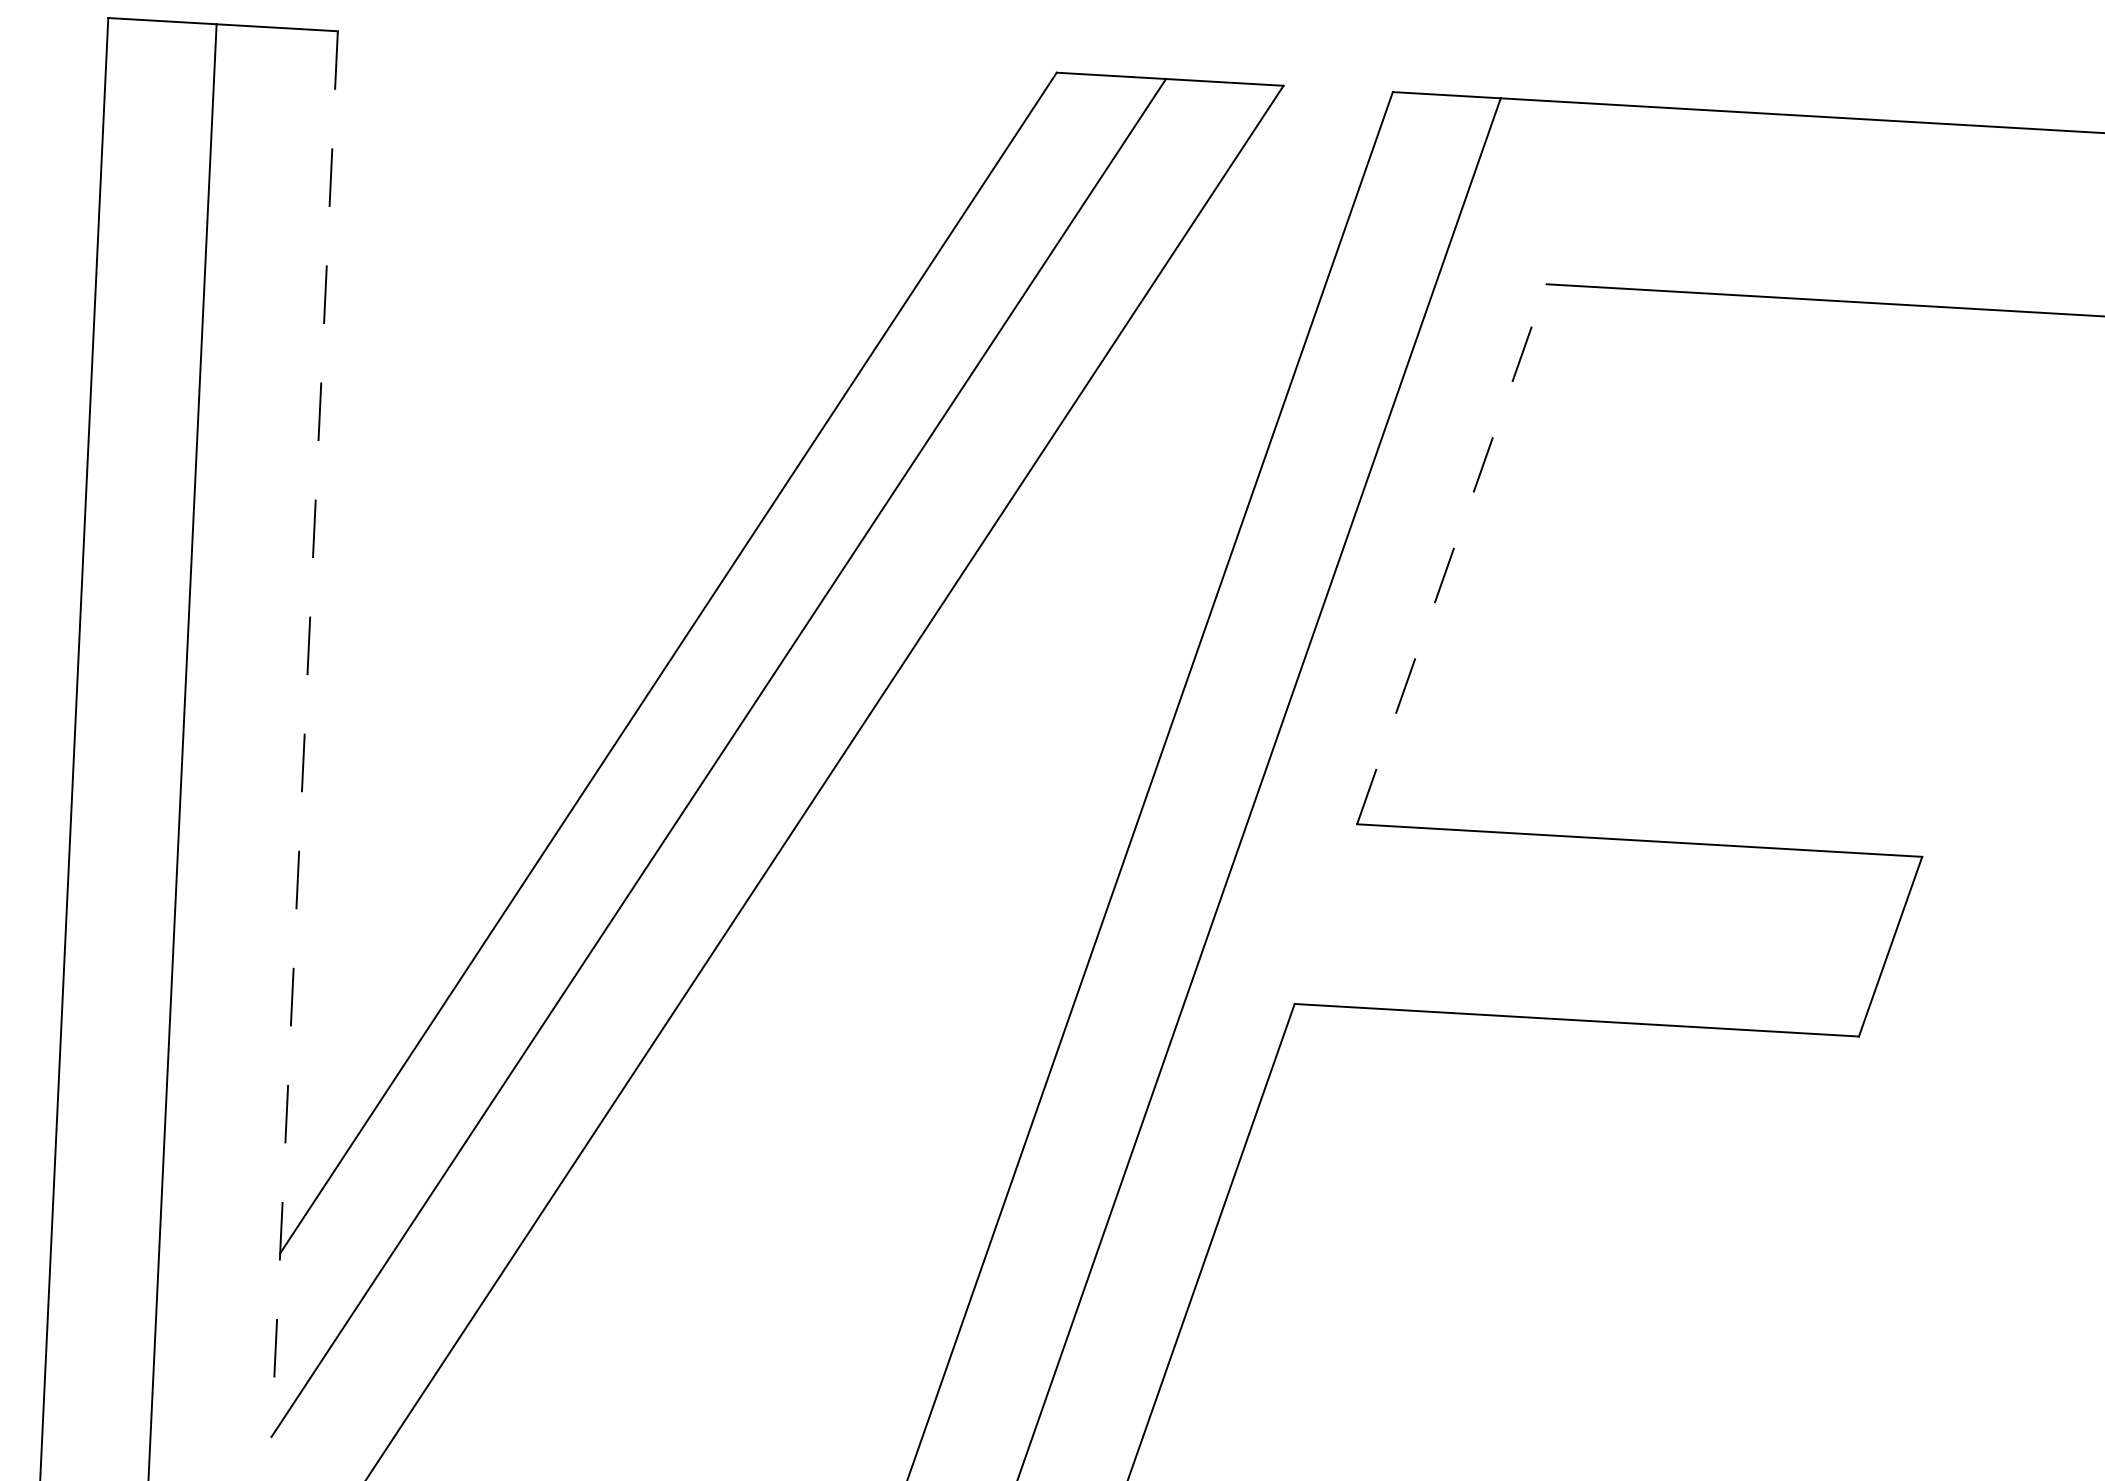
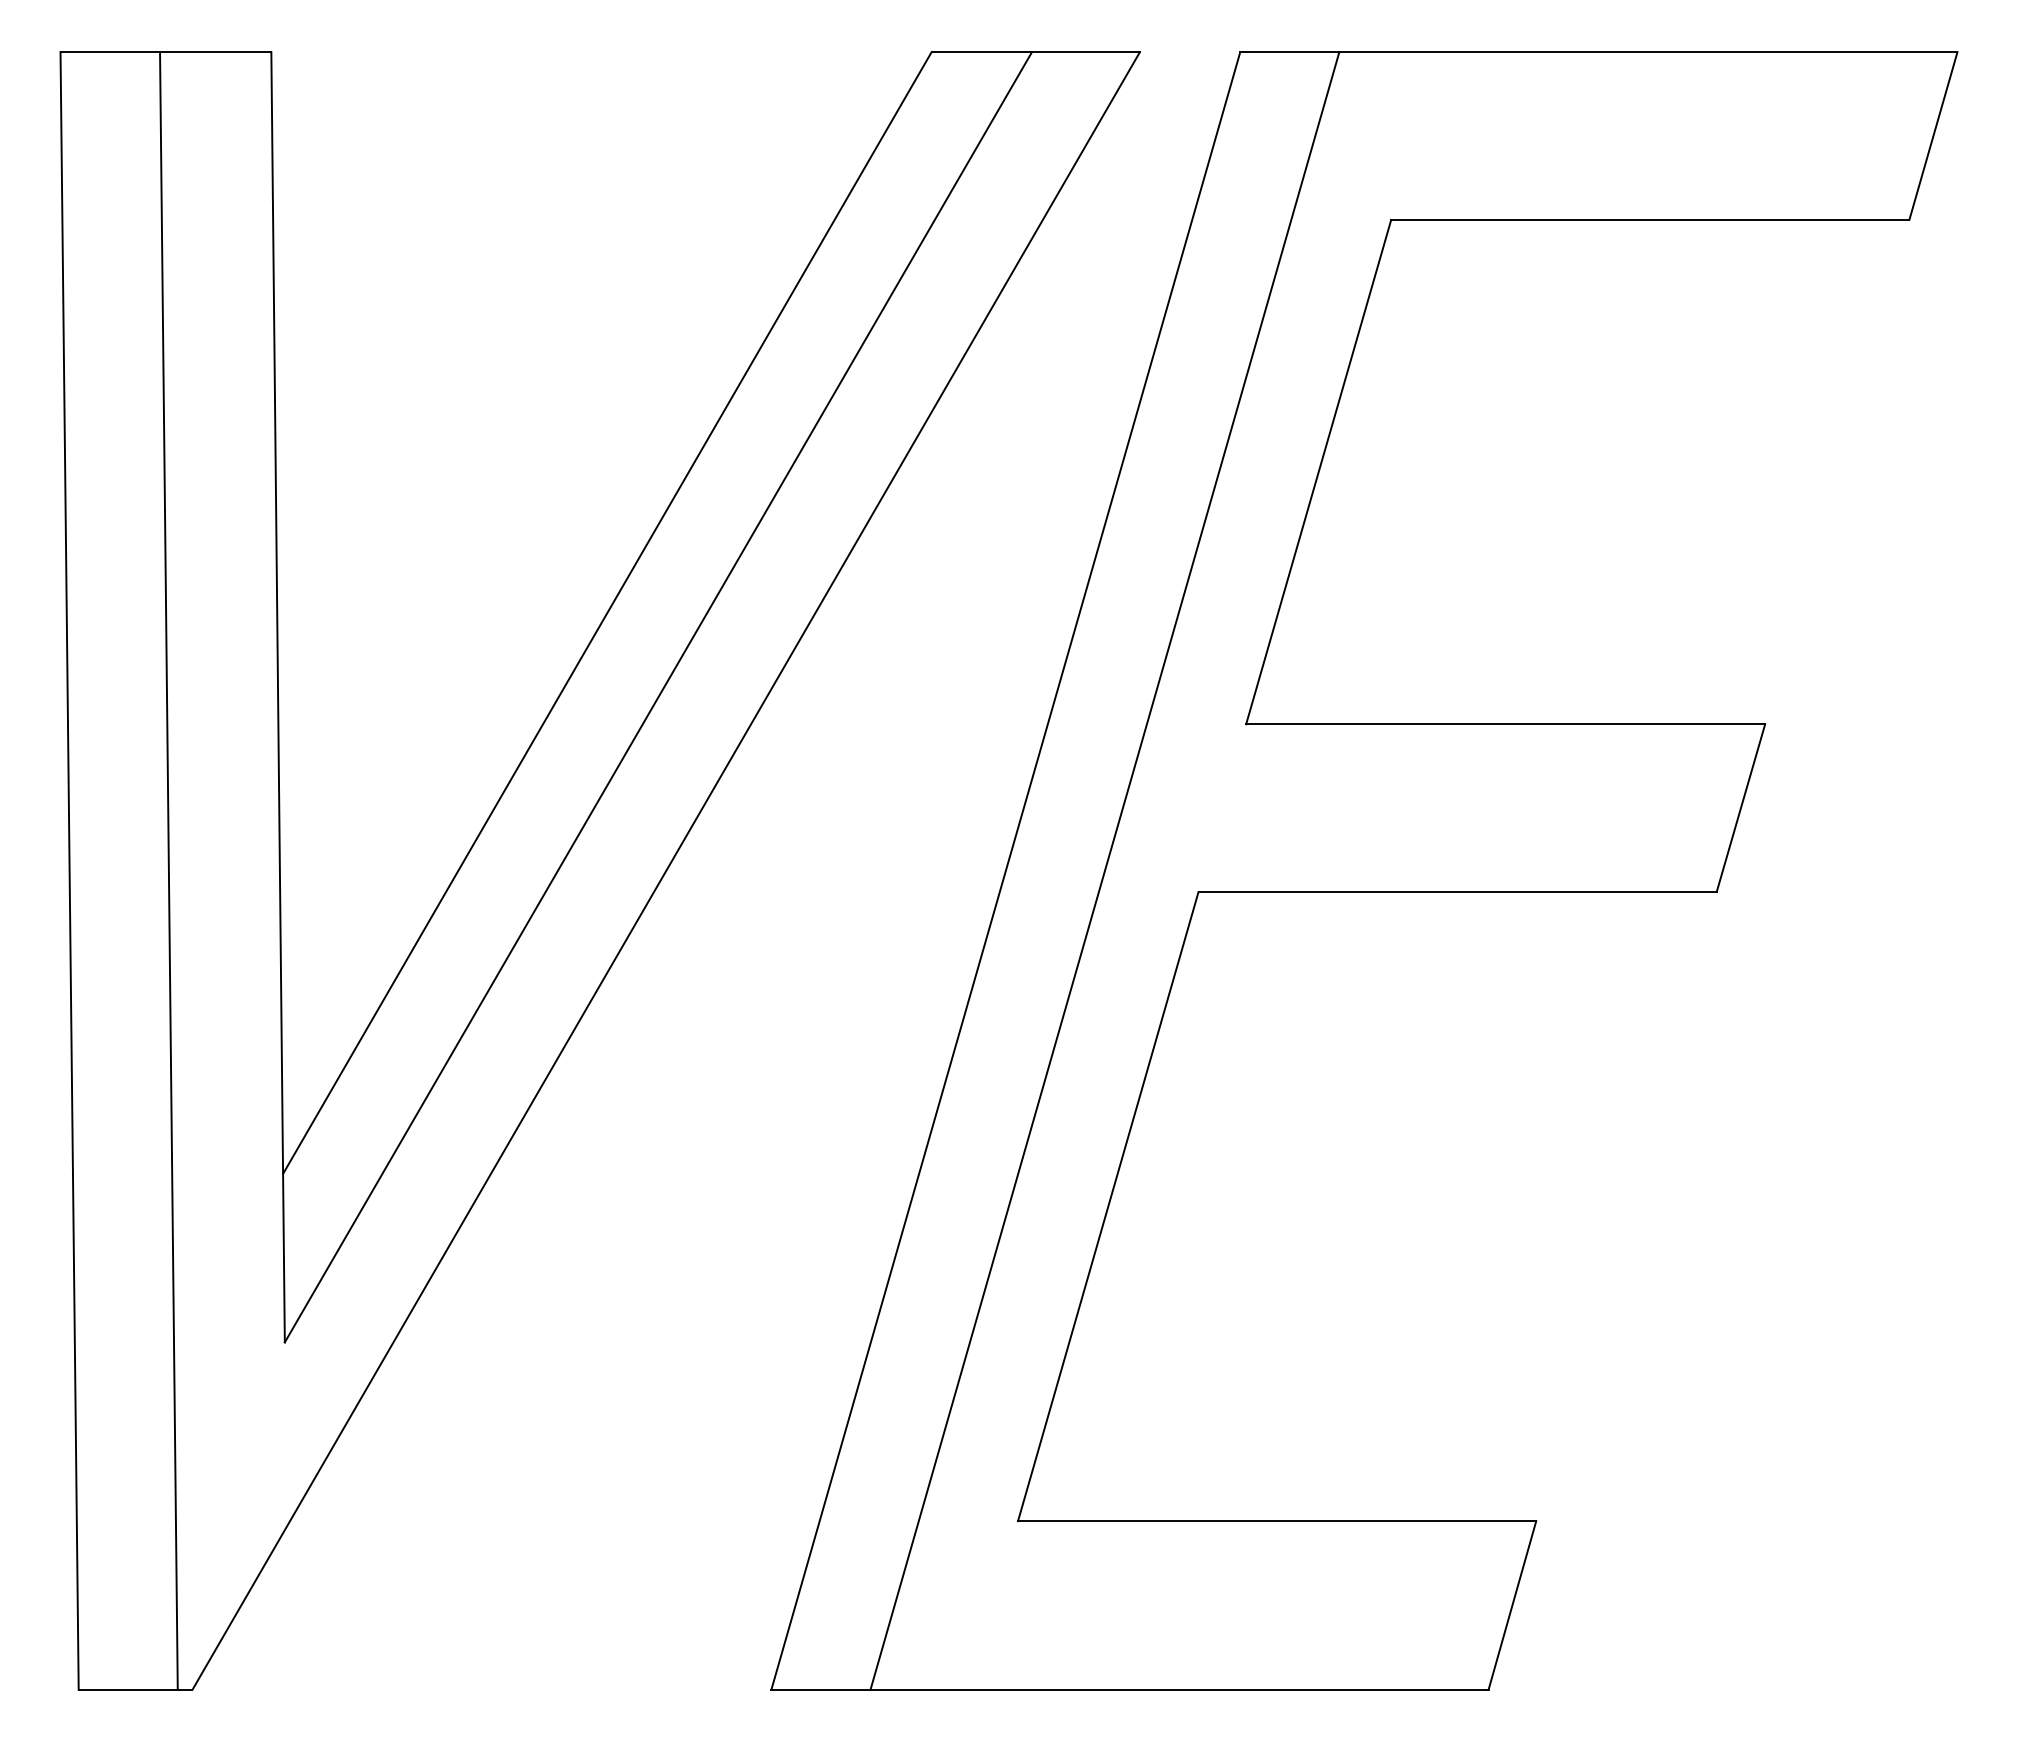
line: (1451, 553) -> (1318, 471), dashed -> solid
line: (305, 734) -> (278, 697), dashed -> solid

